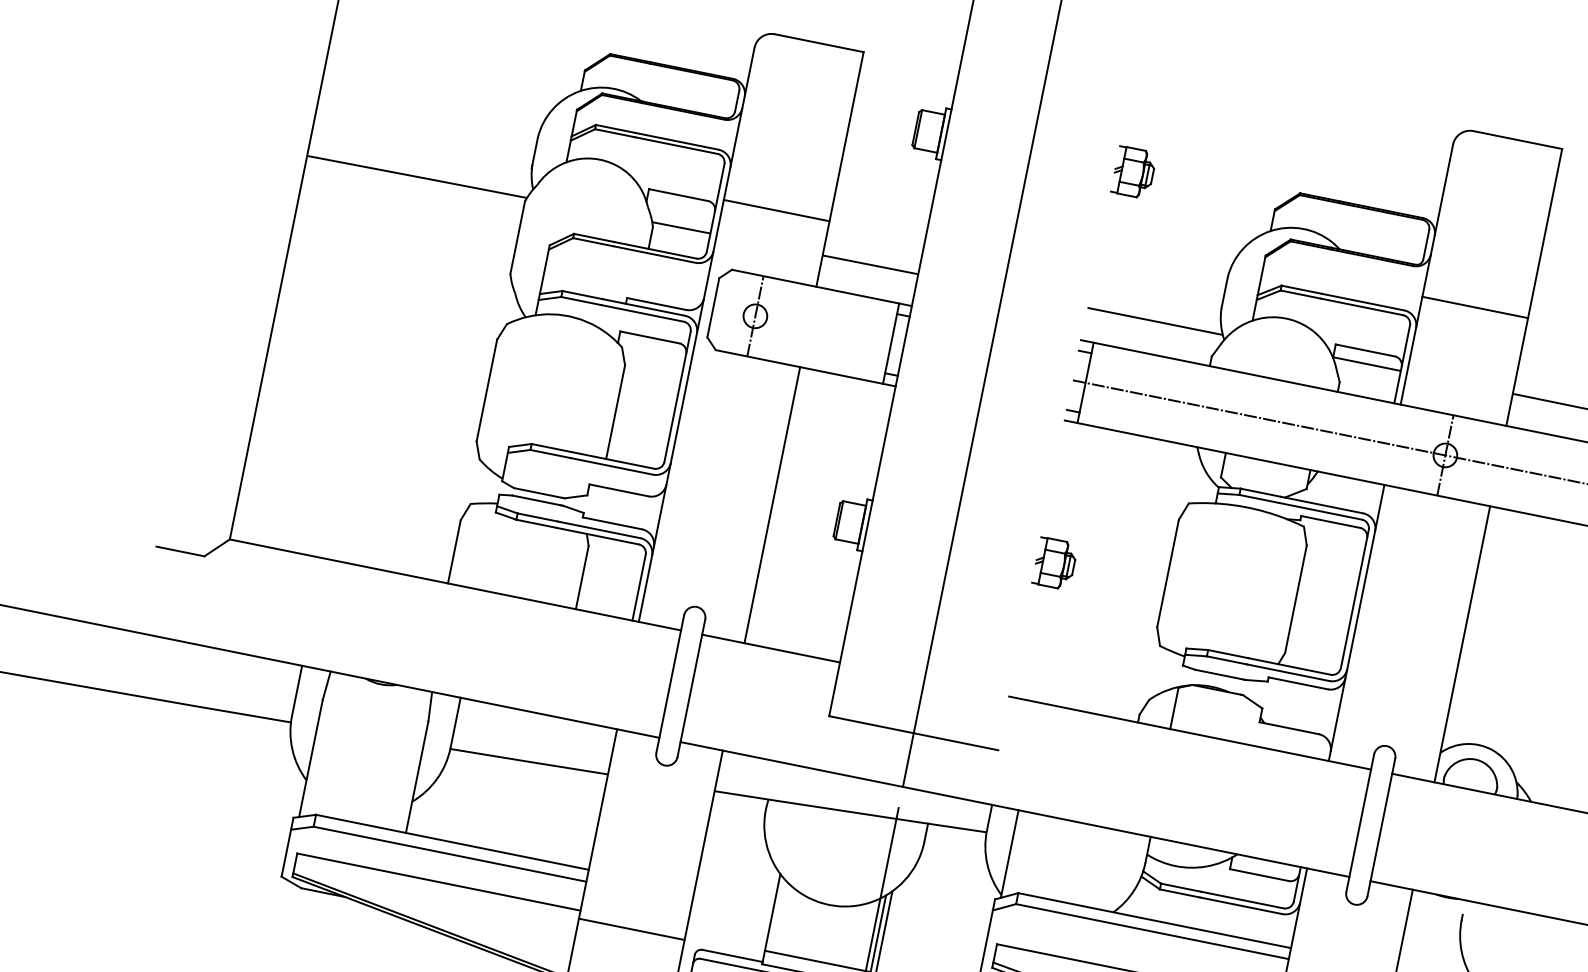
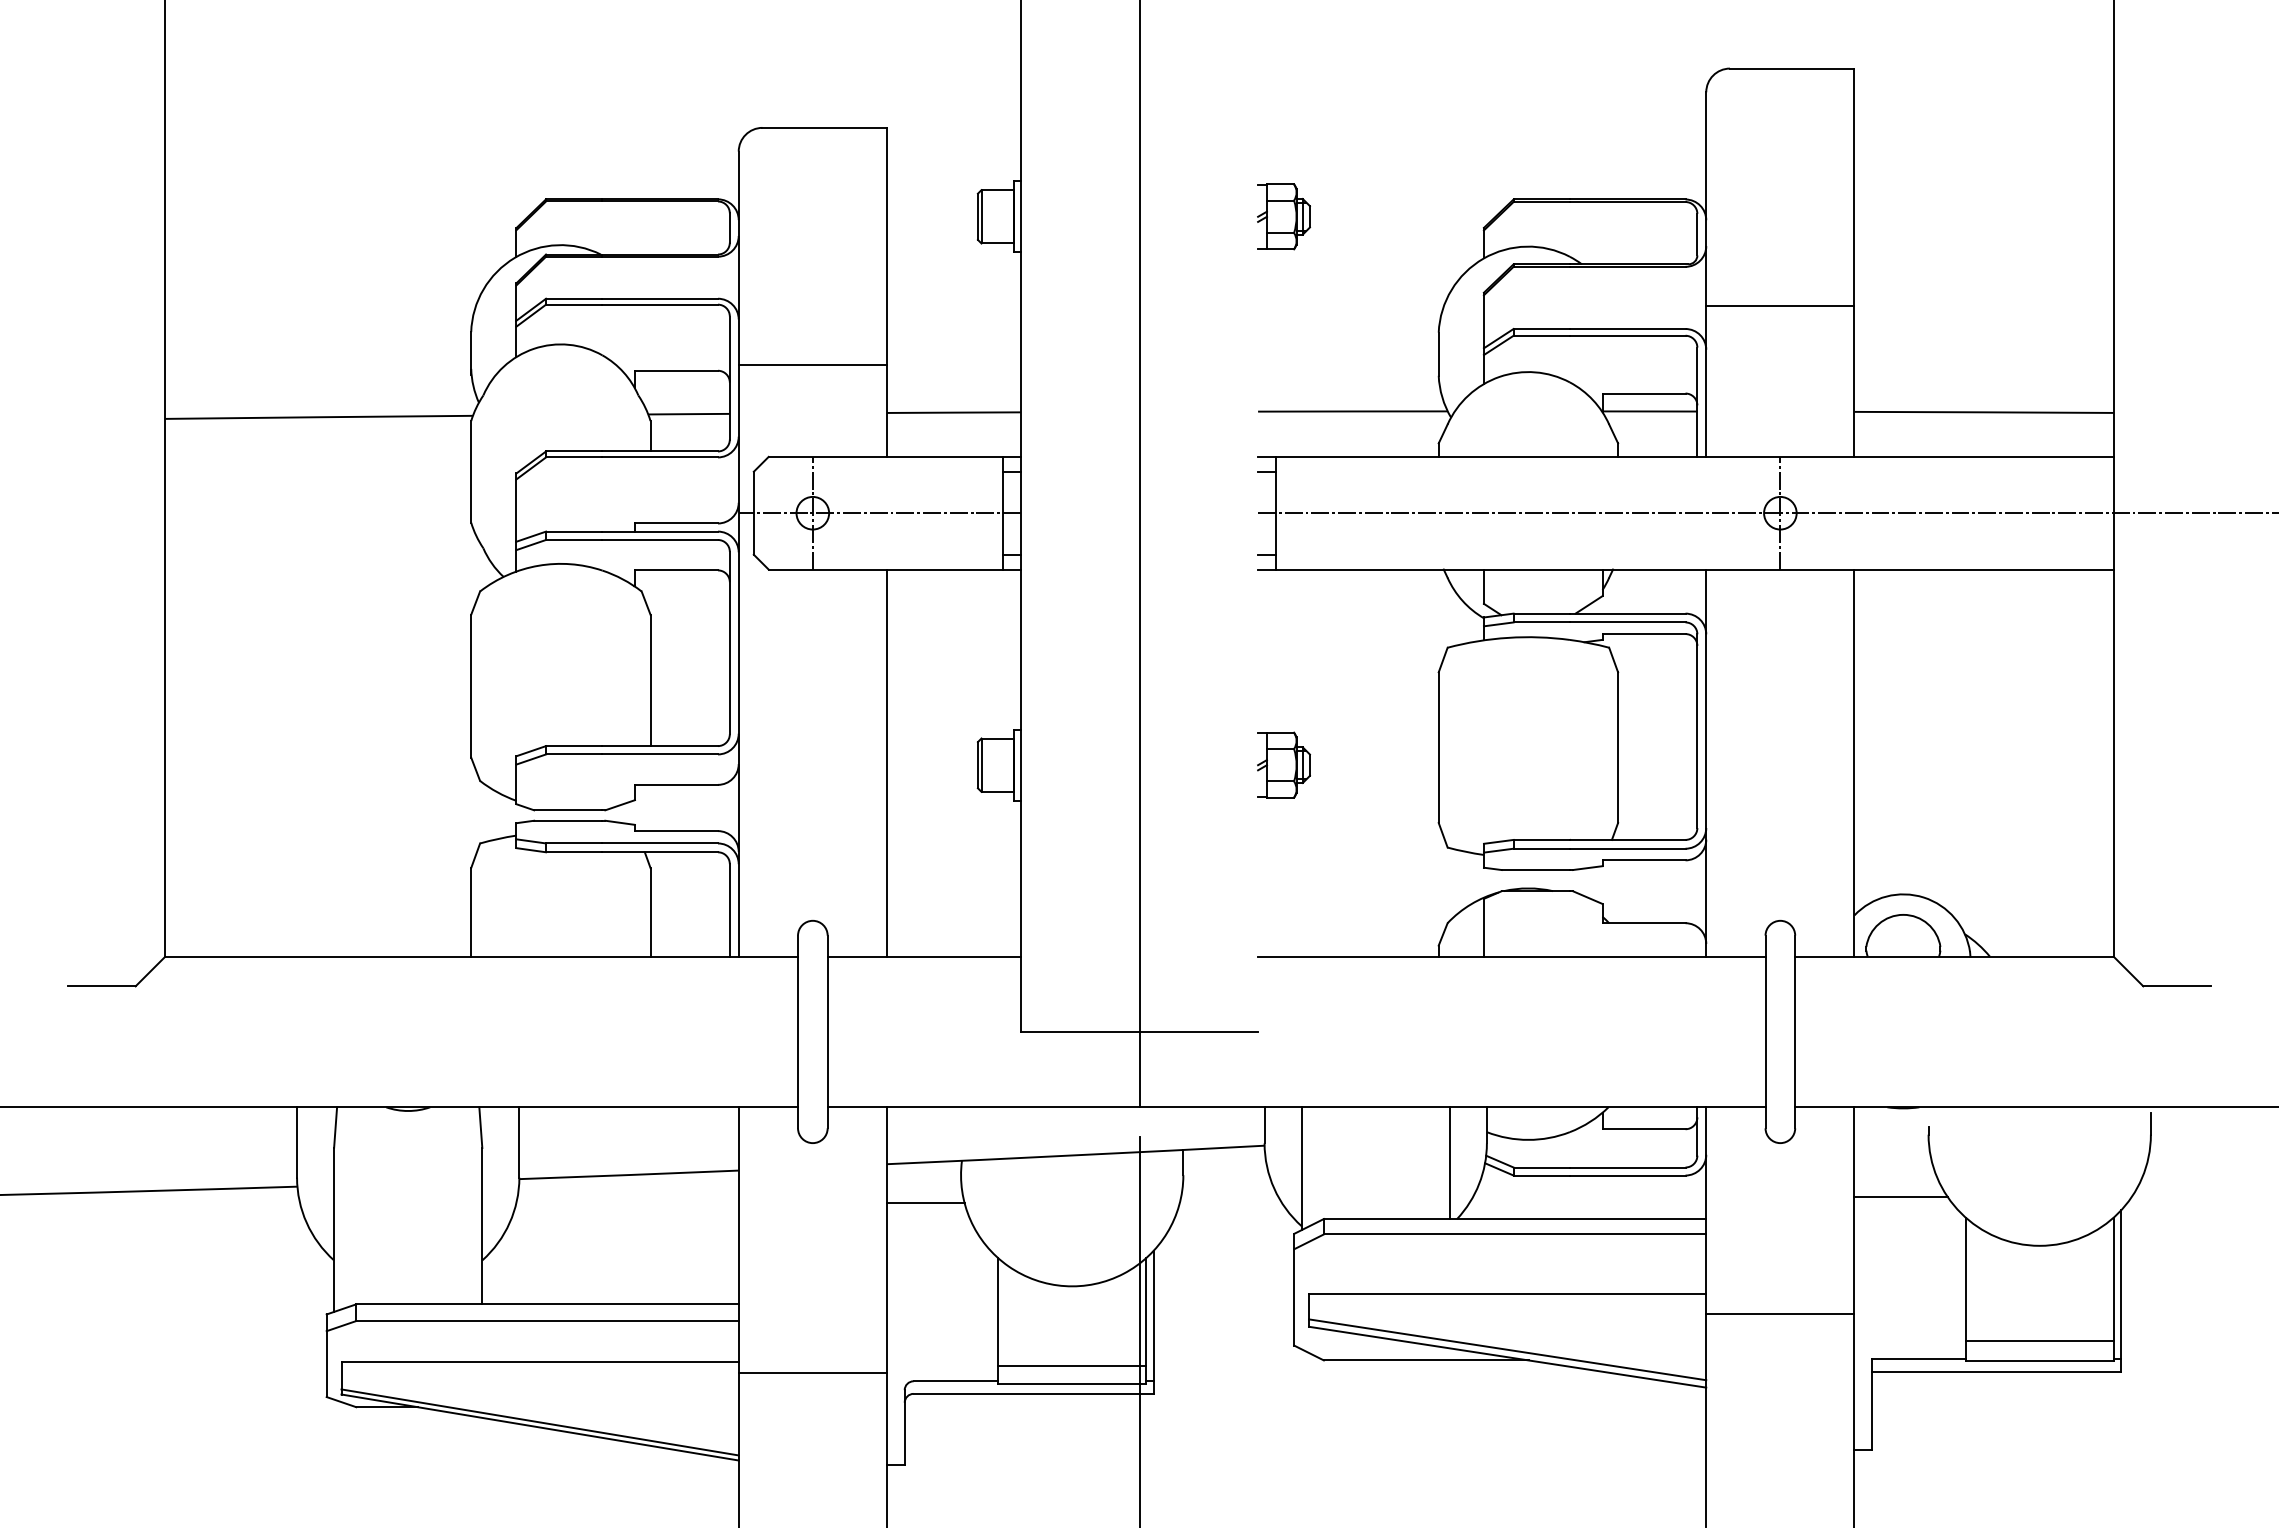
line: (802, 326) -> (879, 513), added
line: (736, 824) -> (925, 1203), added
line: (1115, 871) -> (1449, 1163), added
line: (1432, 959) -> (1900, 1196), added

